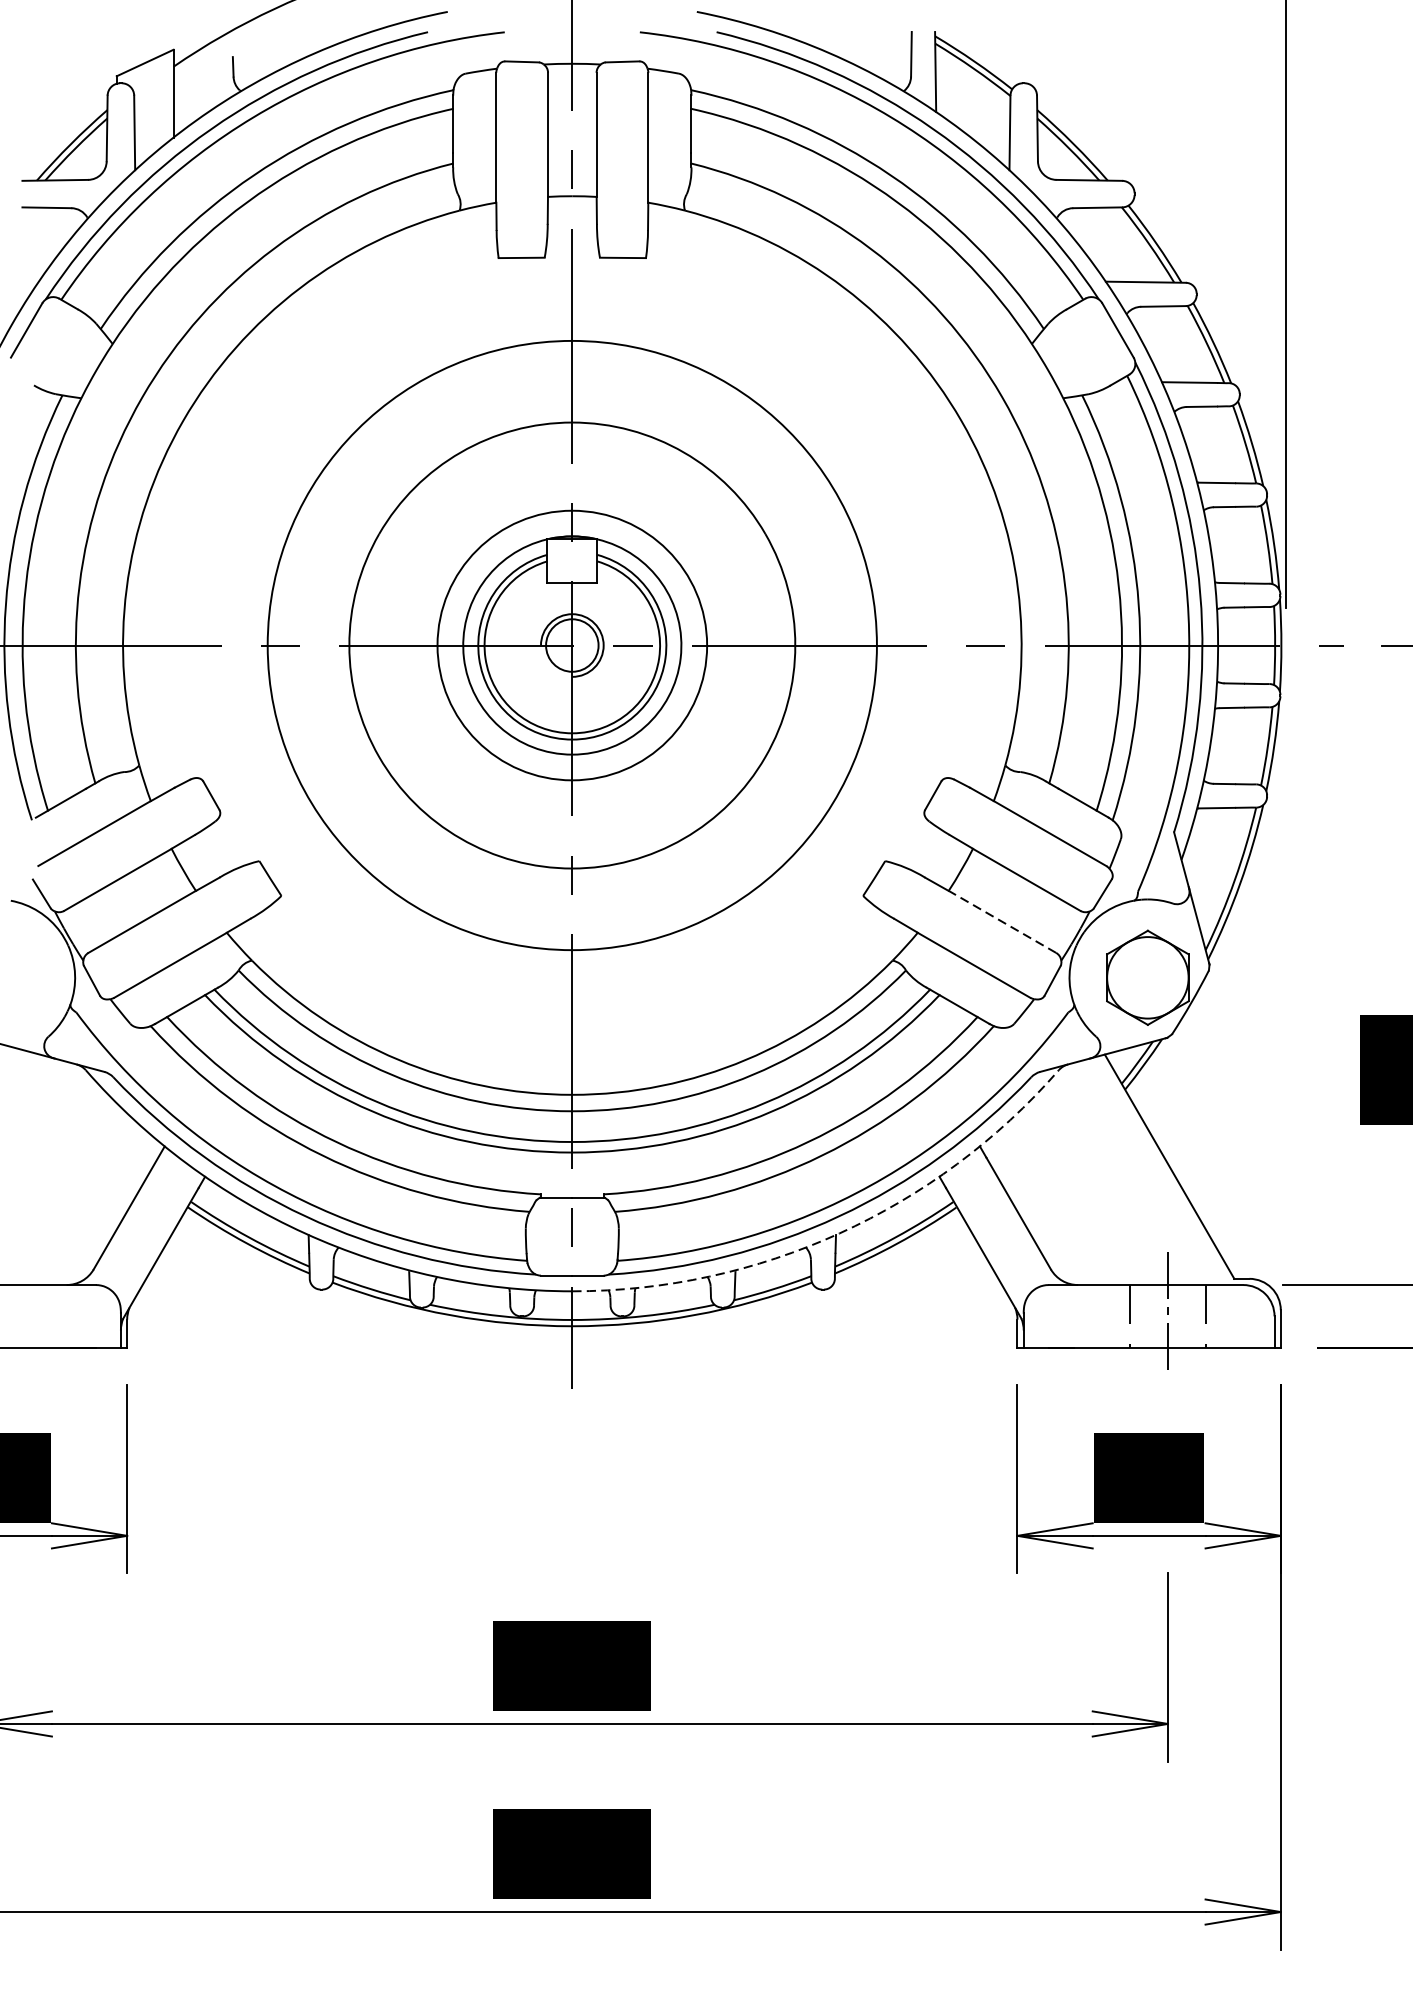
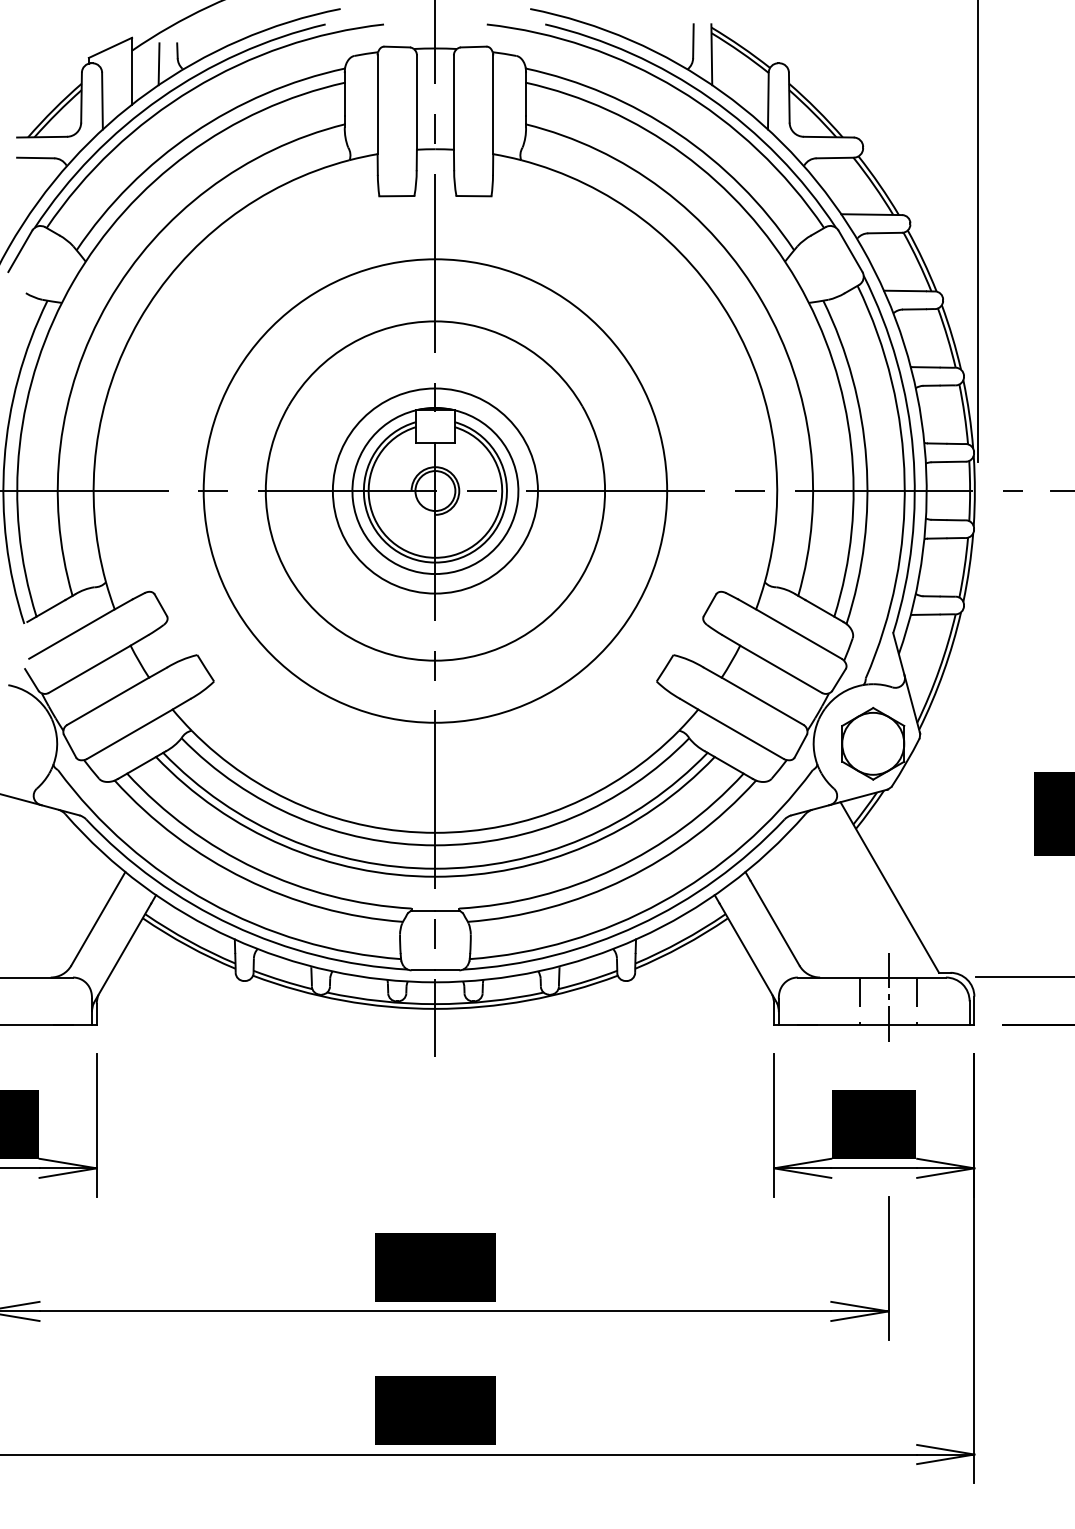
line: (208, 84) -> (158, 64), added
line: (1002, 922) -> (762, 701), dashed -> solid
arc: (839, 1233) -> (638, 938), dashed -> solid

